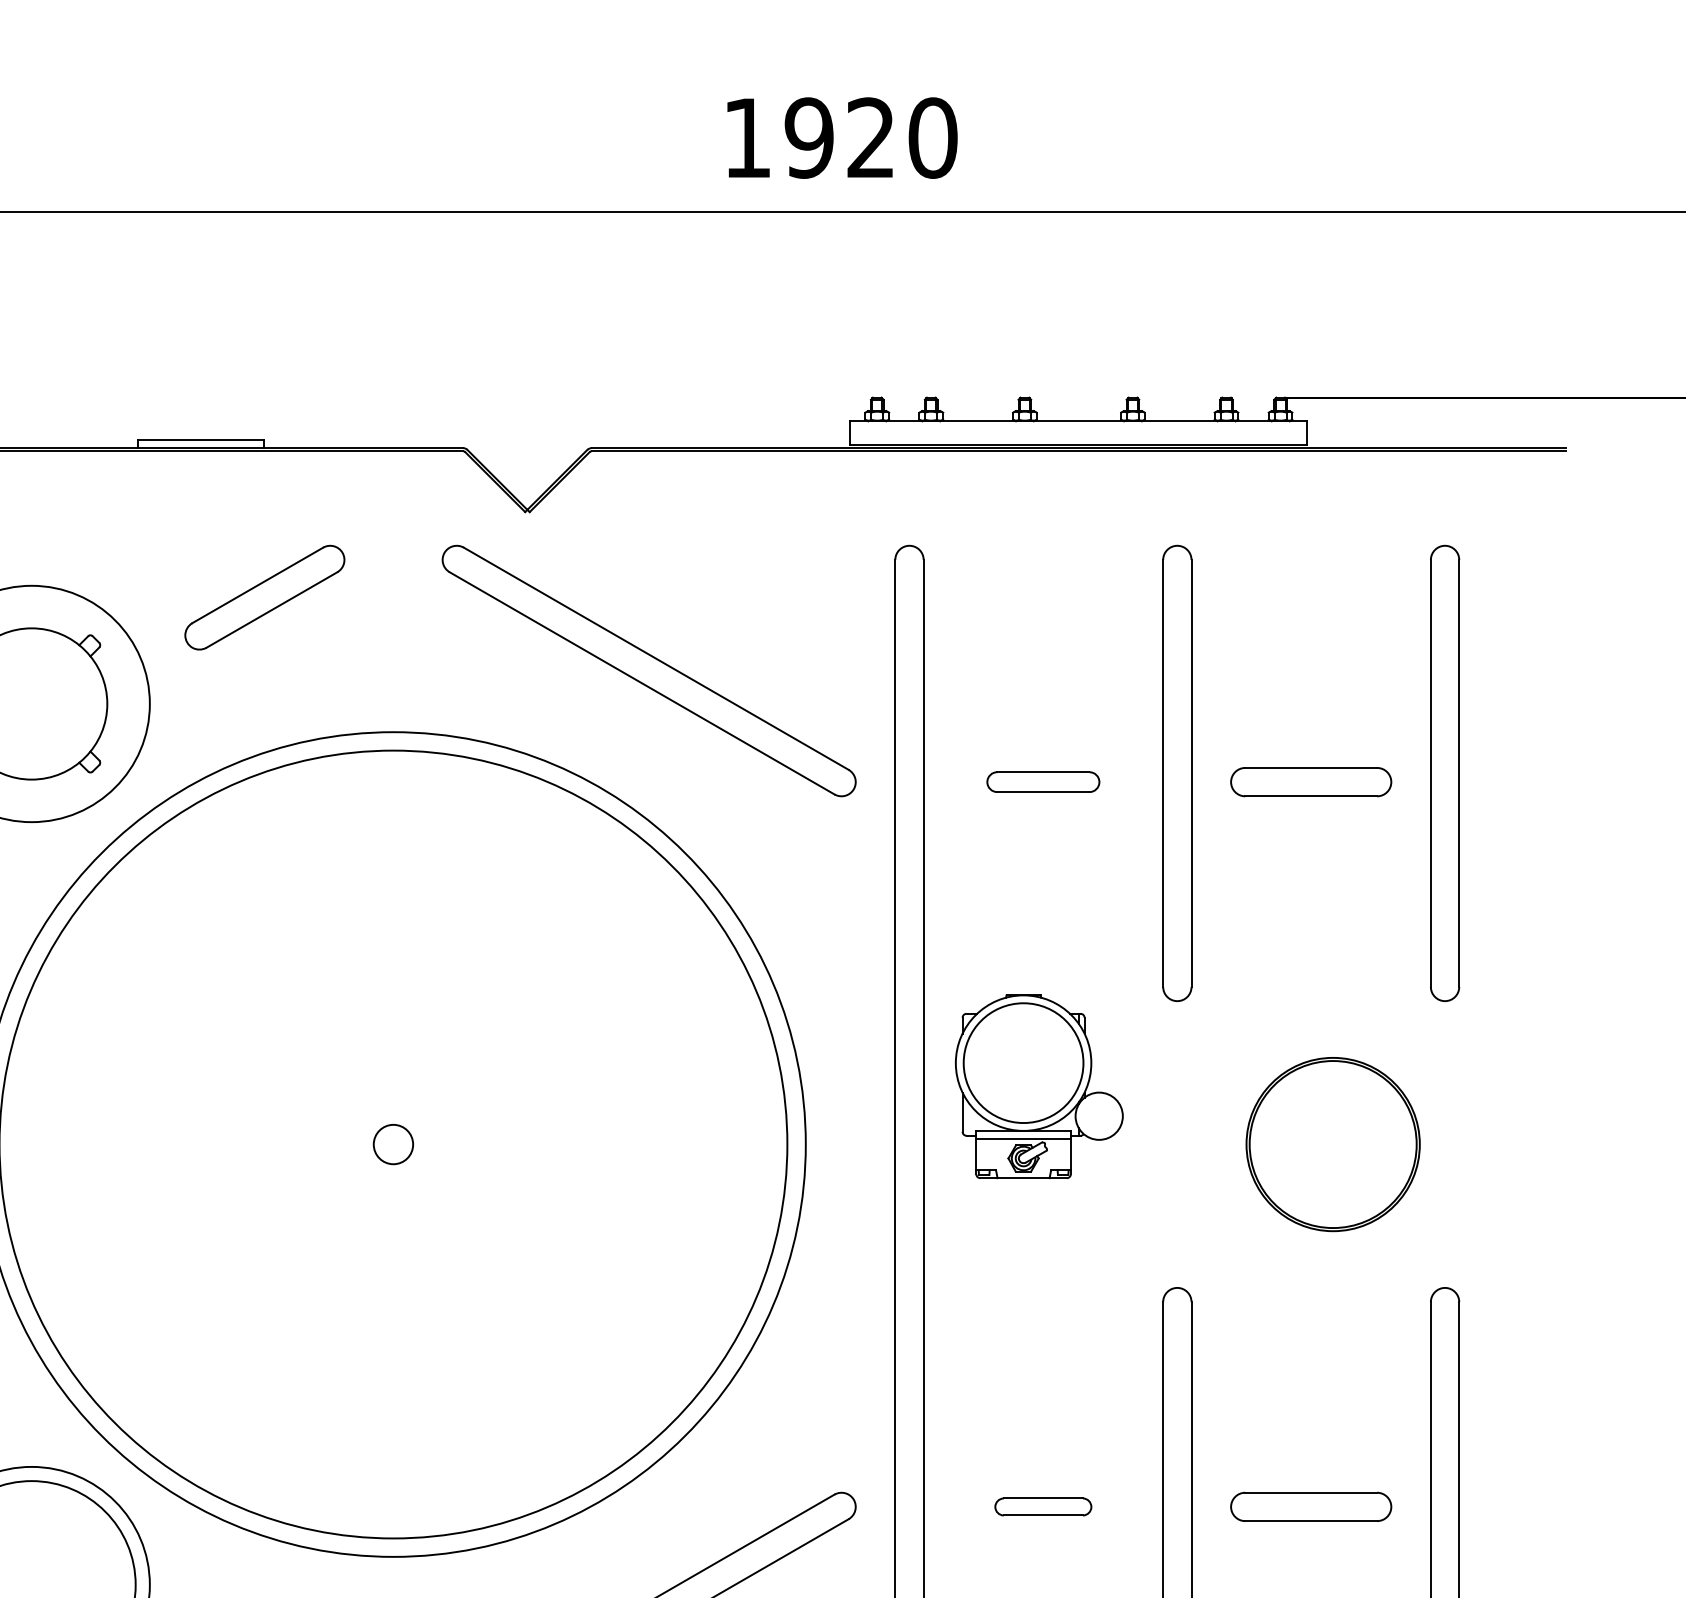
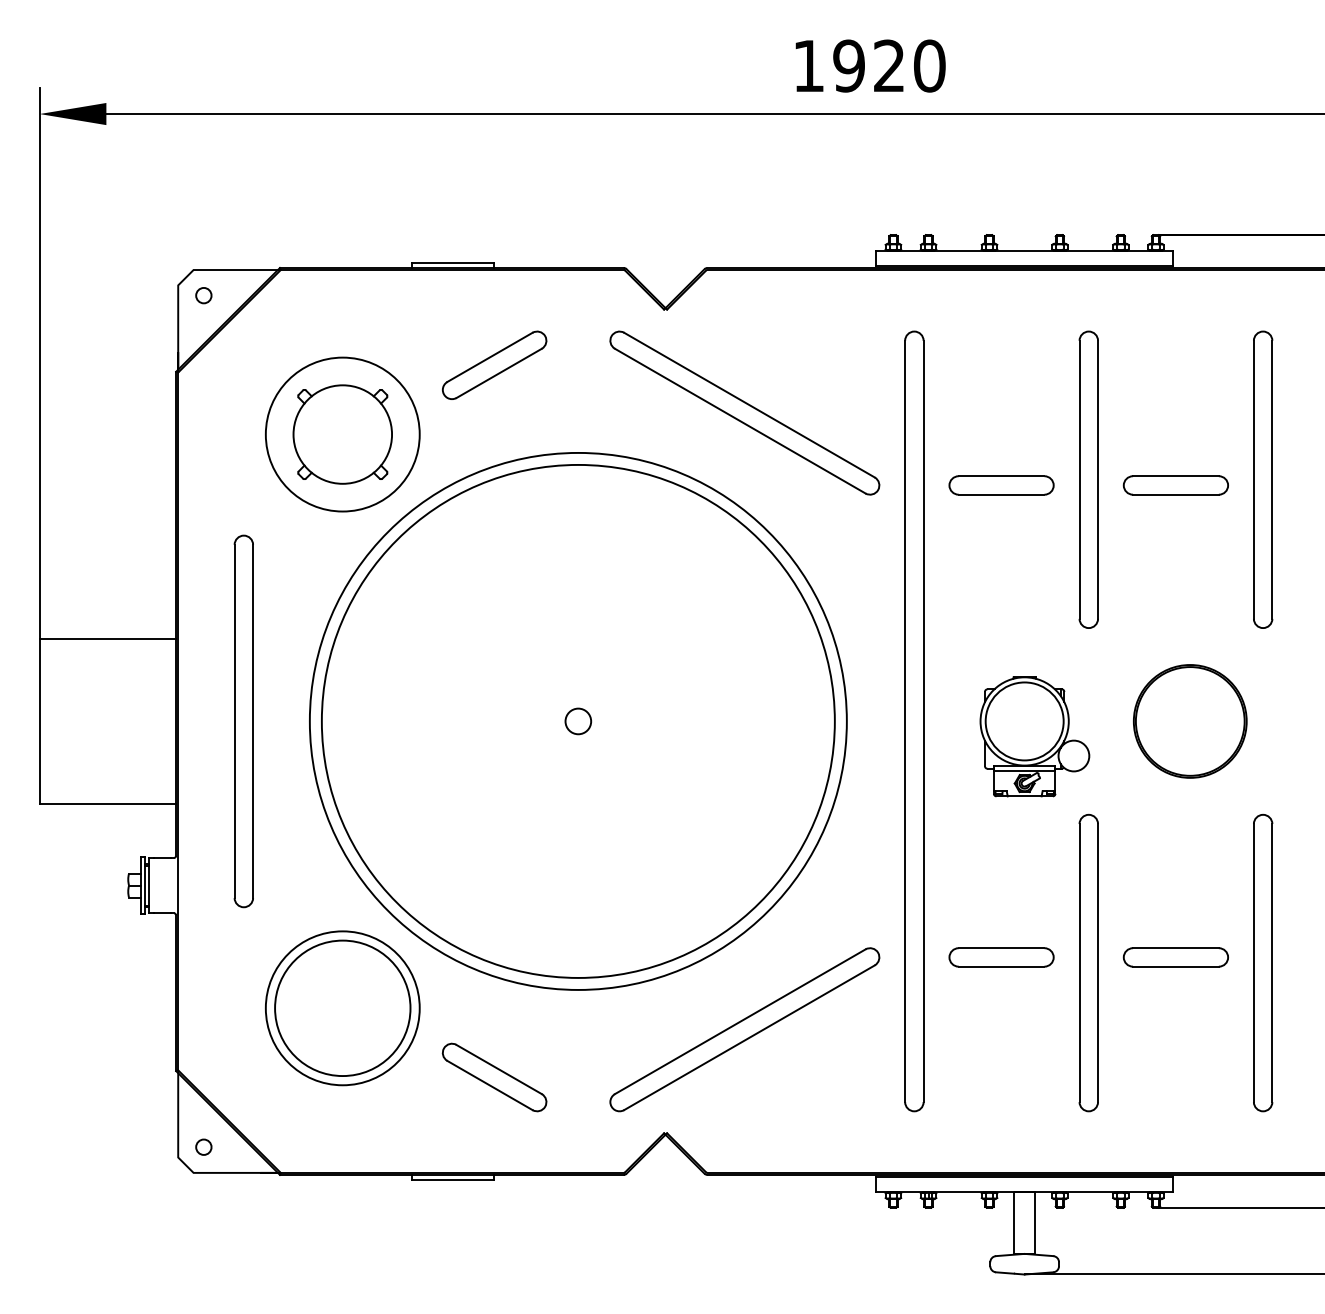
part: (1043, 782) -> (1001, 485), size x1.43
part: (1038, 1086) -> (1034, 736), moved
part: (1043, 1507) -> (1001, 957), size x1.67

